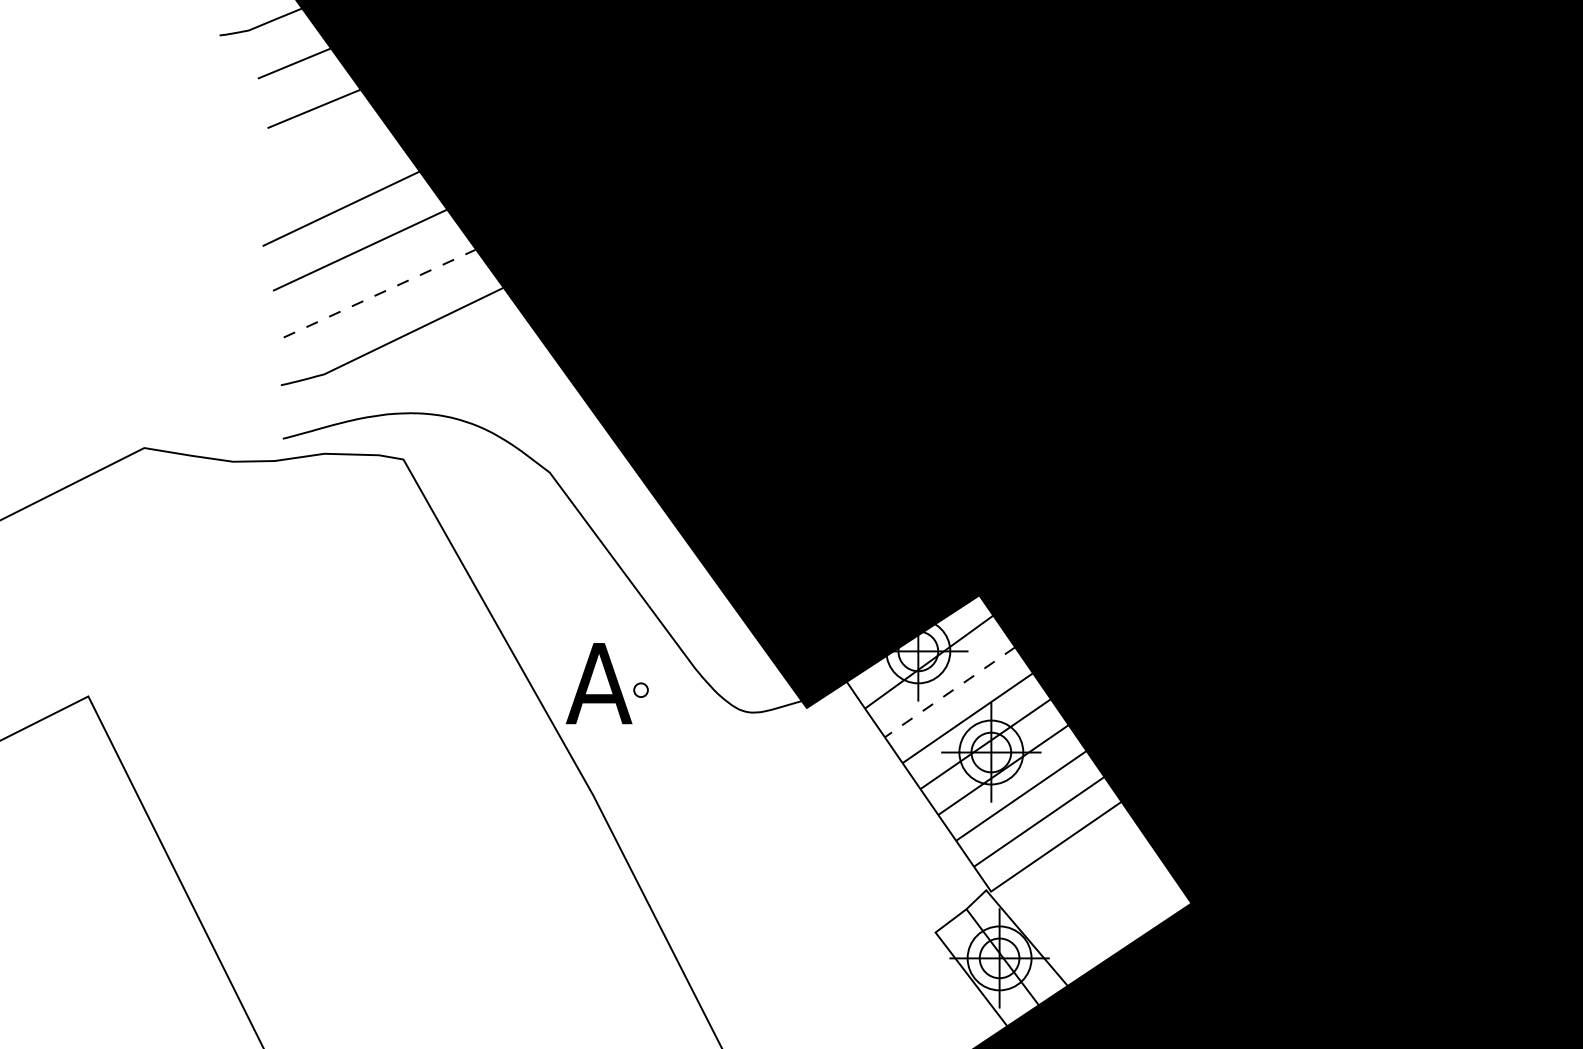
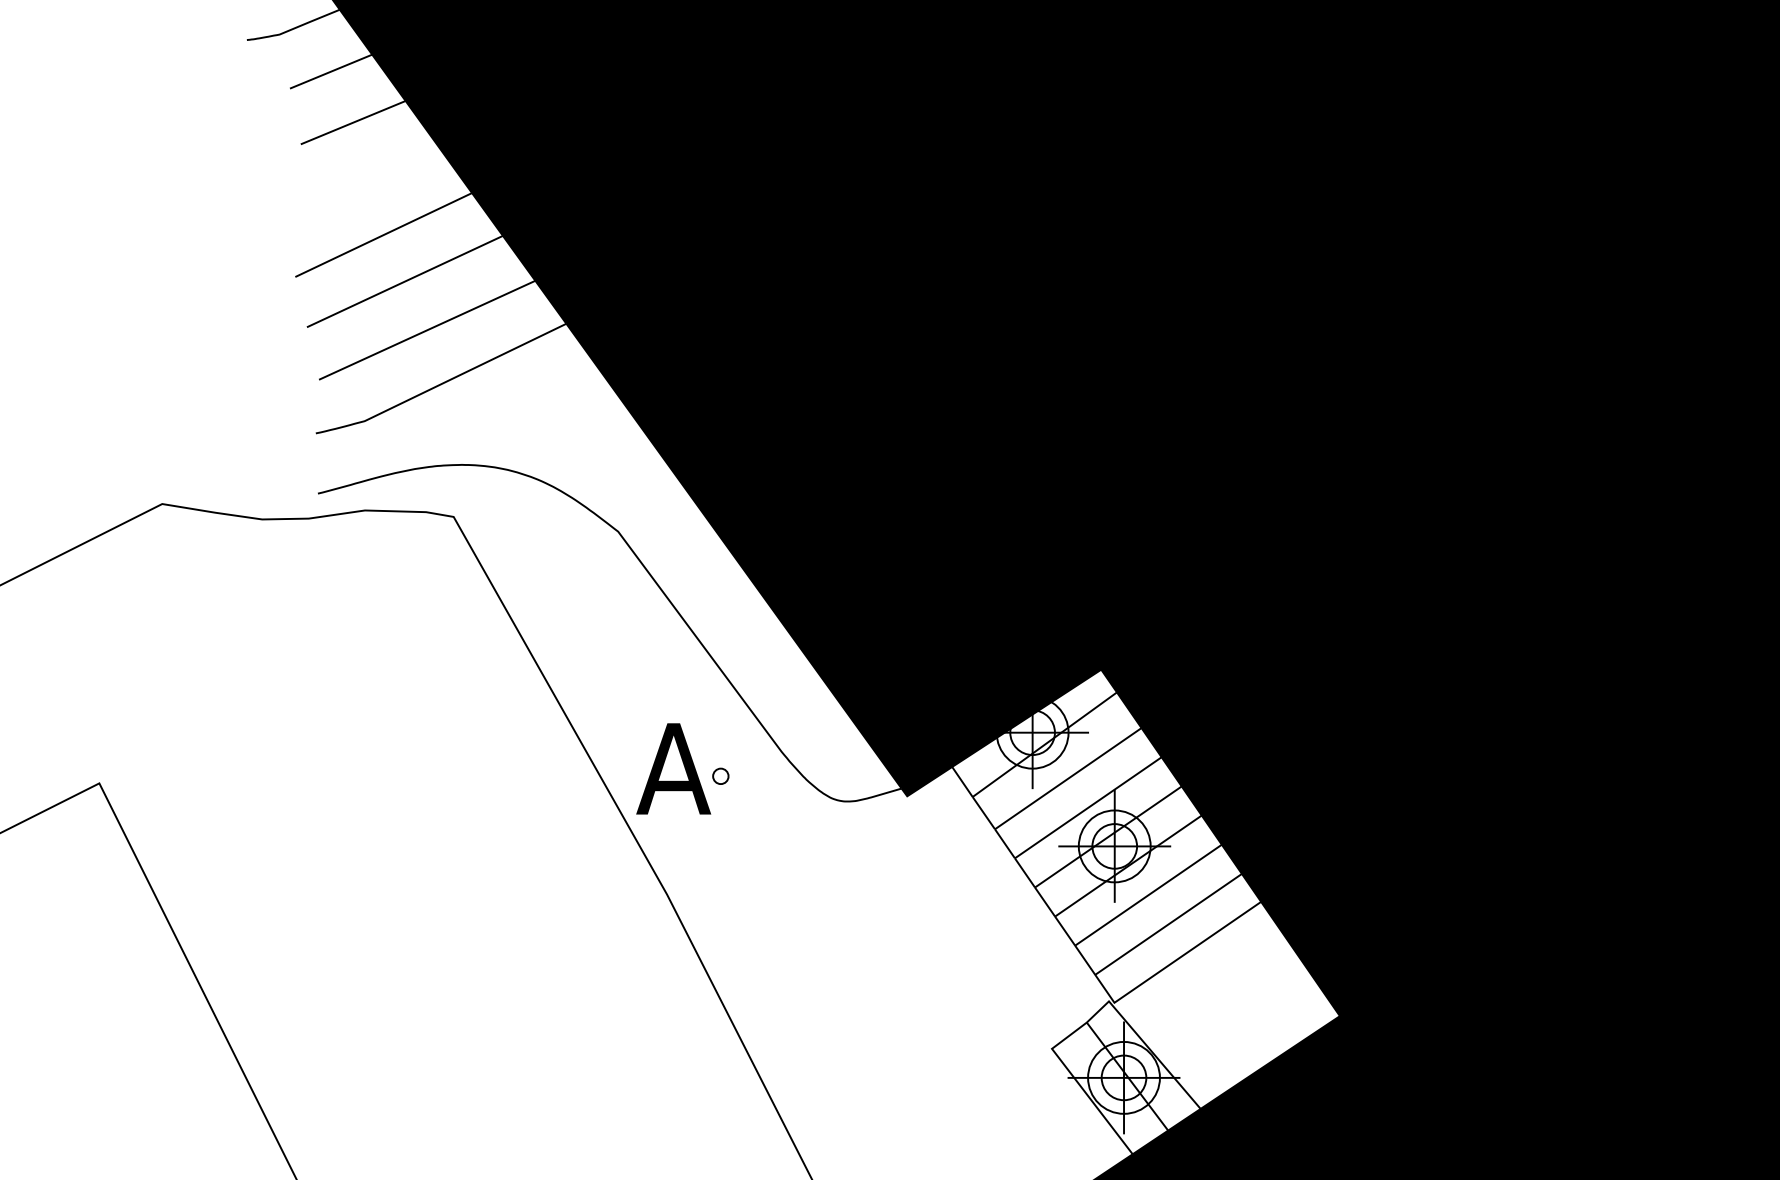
line: (380, 293) -> (427, 330), dashed -> solid
line: (949, 692) -> (1067, 778), dashed -> solid

